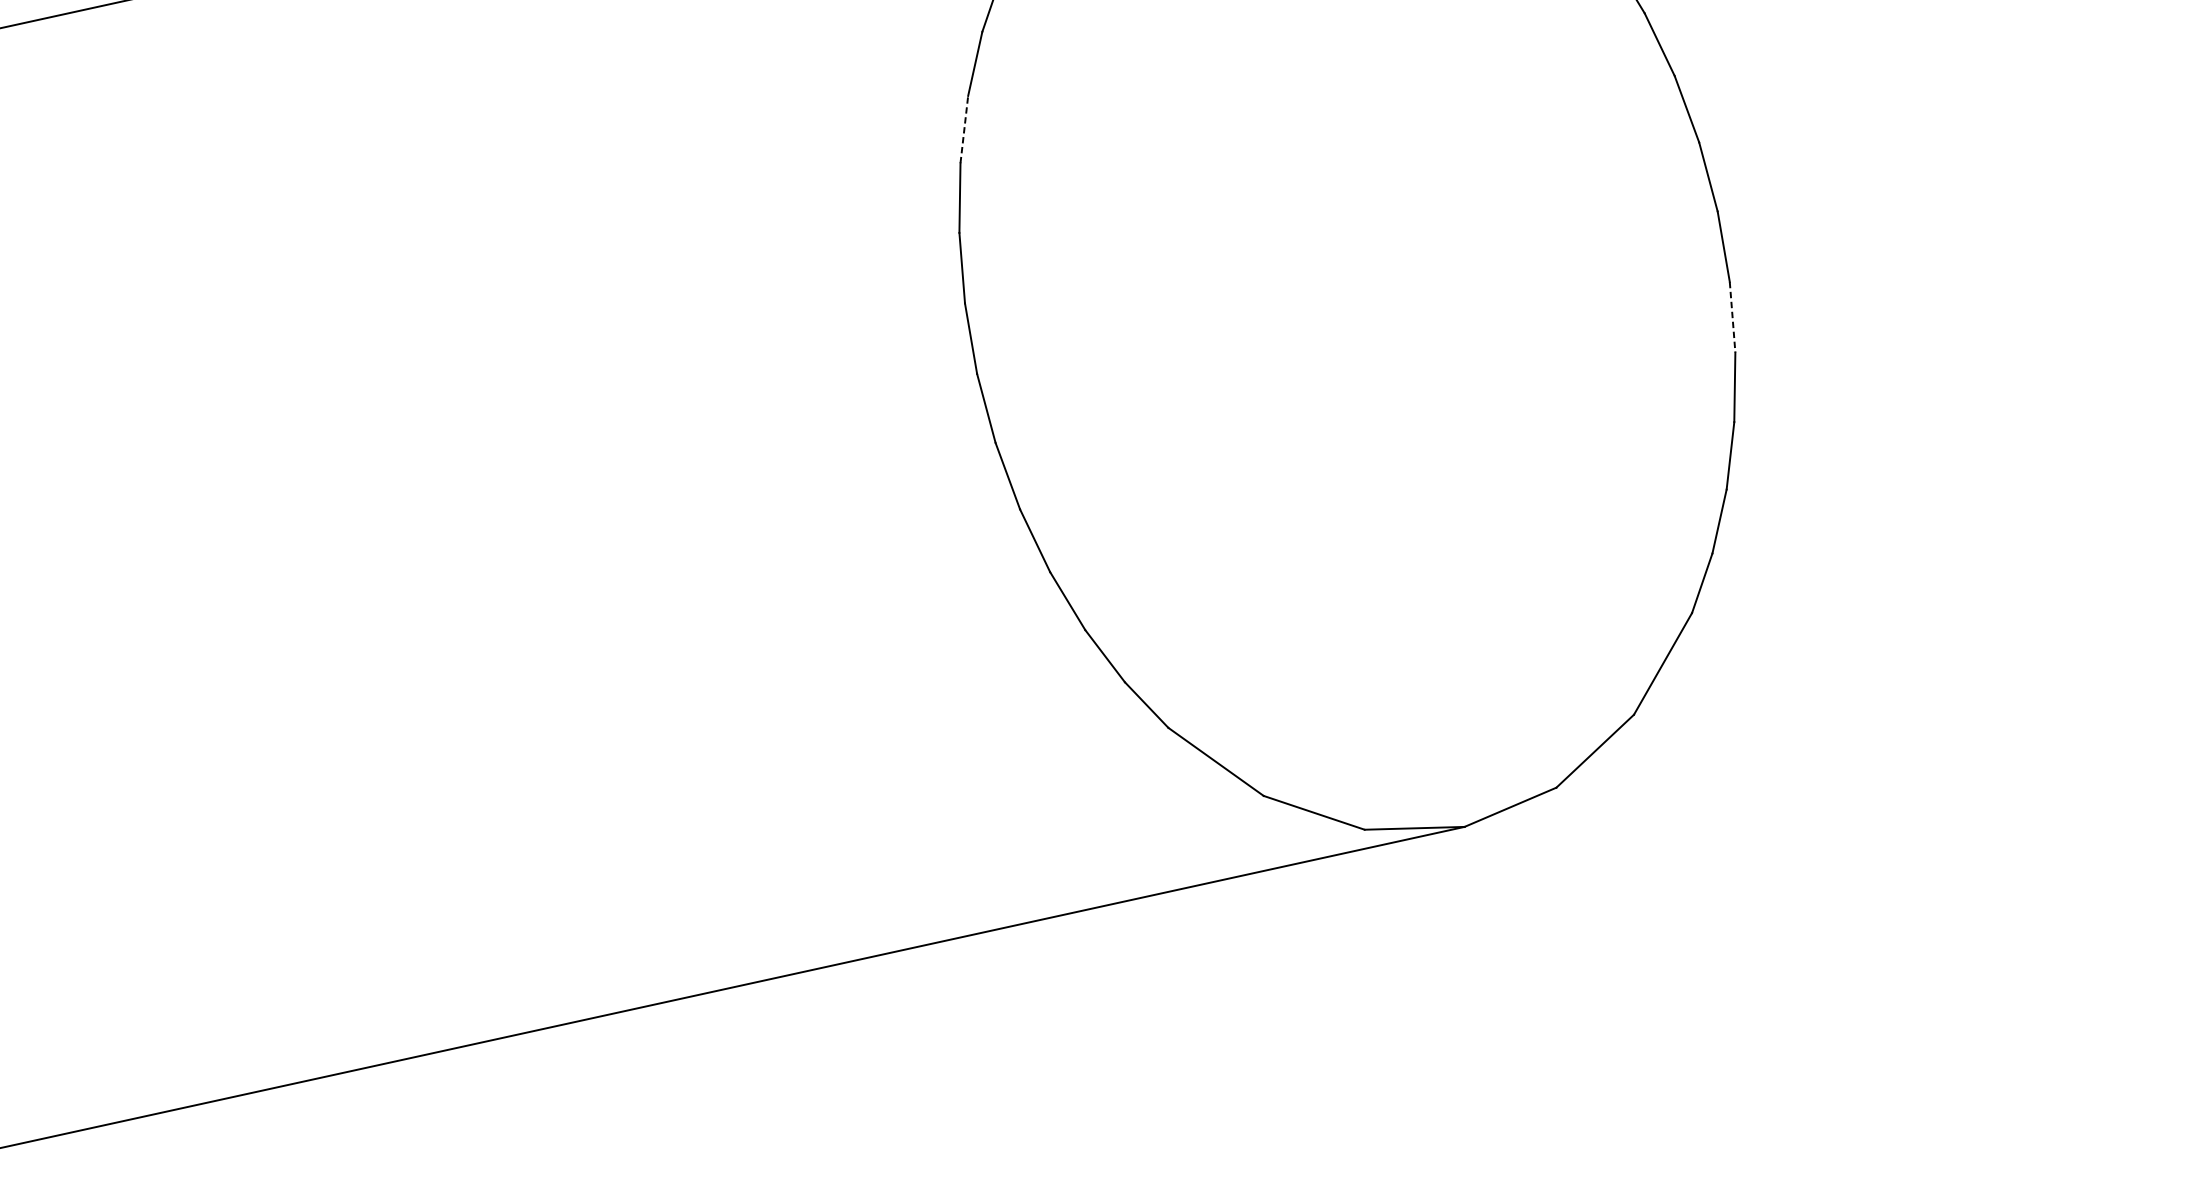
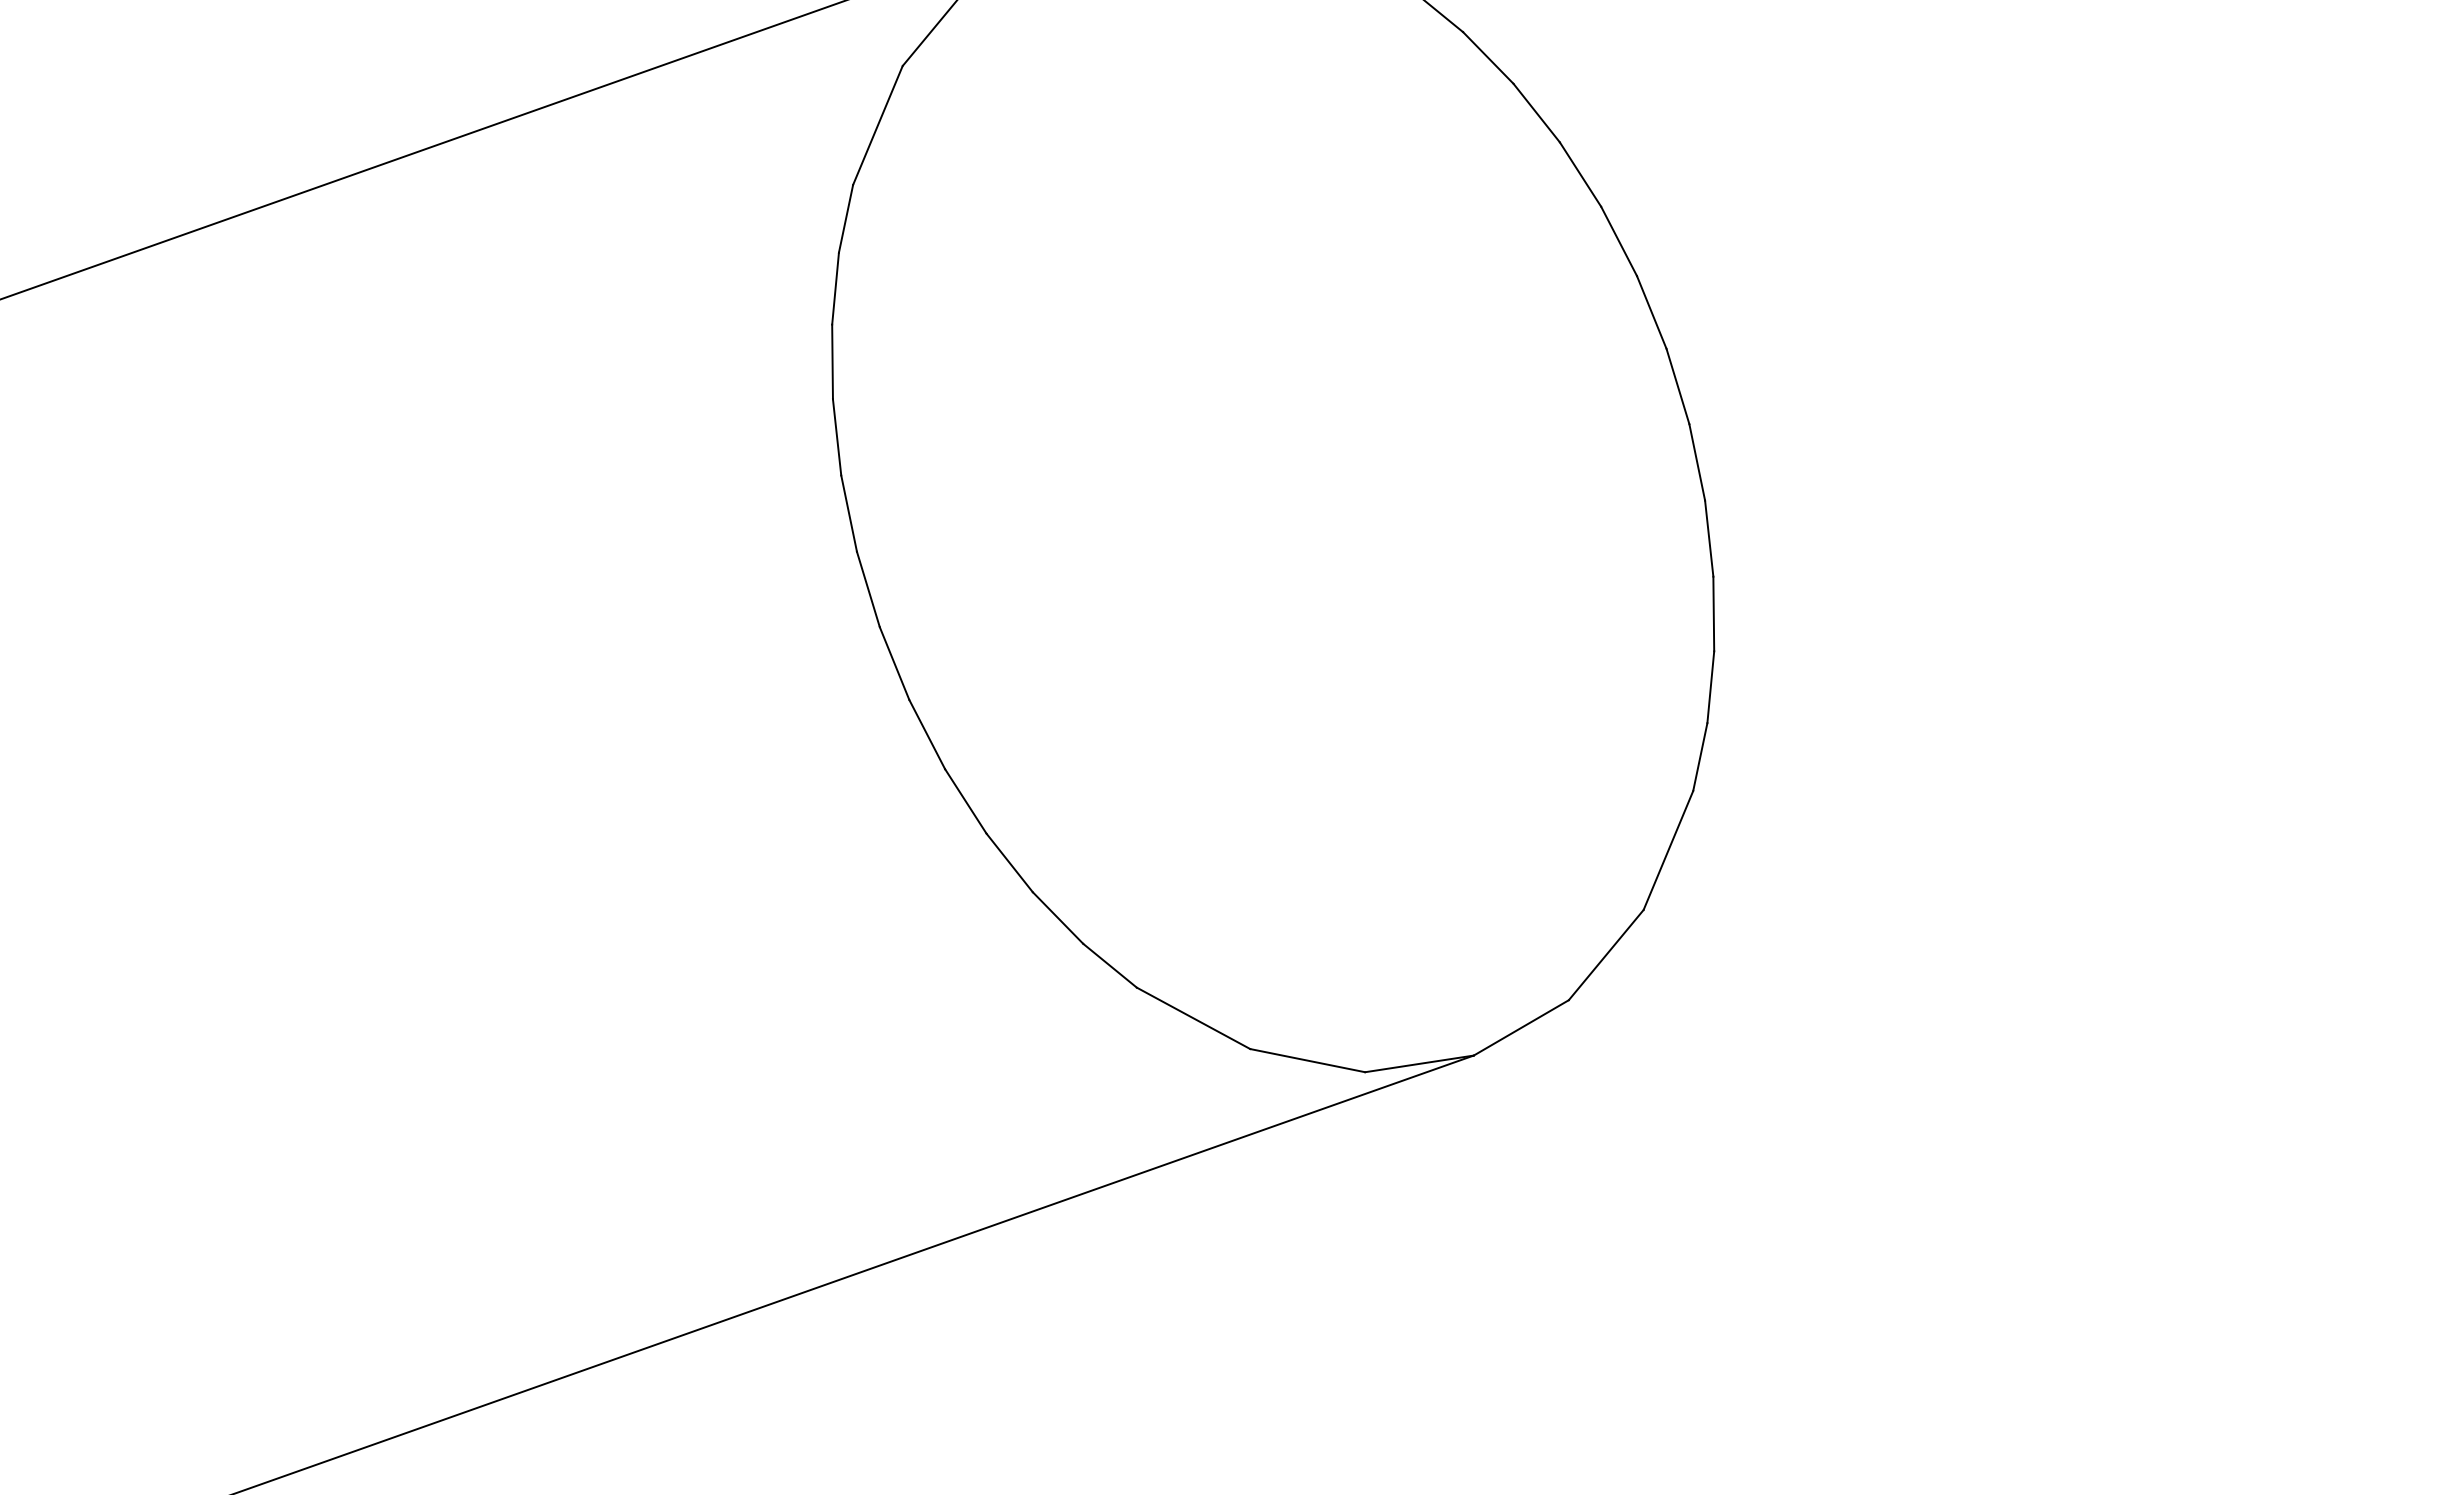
line: (964, 129) -> (832, 361), dashed -> solid
line: (1732, 317) -> (1697, 462), dashed -> solid

